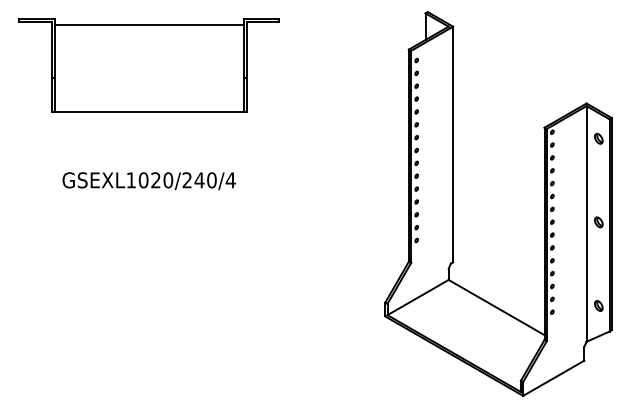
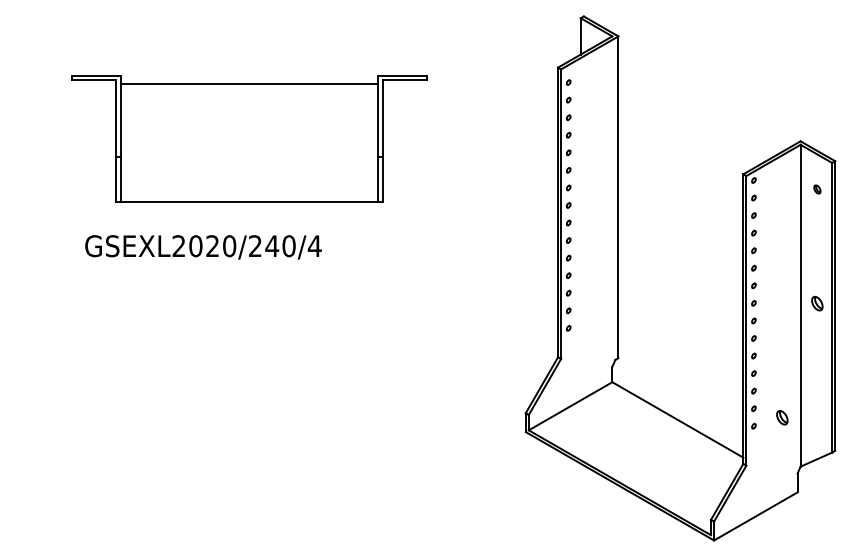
part: (149, 64) -> (249, 138), moved
part: (598, 138) -> (817, 189), size x0.6
text: (130, 179) -> (178, 245), GSEXL1020/240/4 -> GSEXL2020/240/4
part: (598, 305) -> (782, 417), moved

